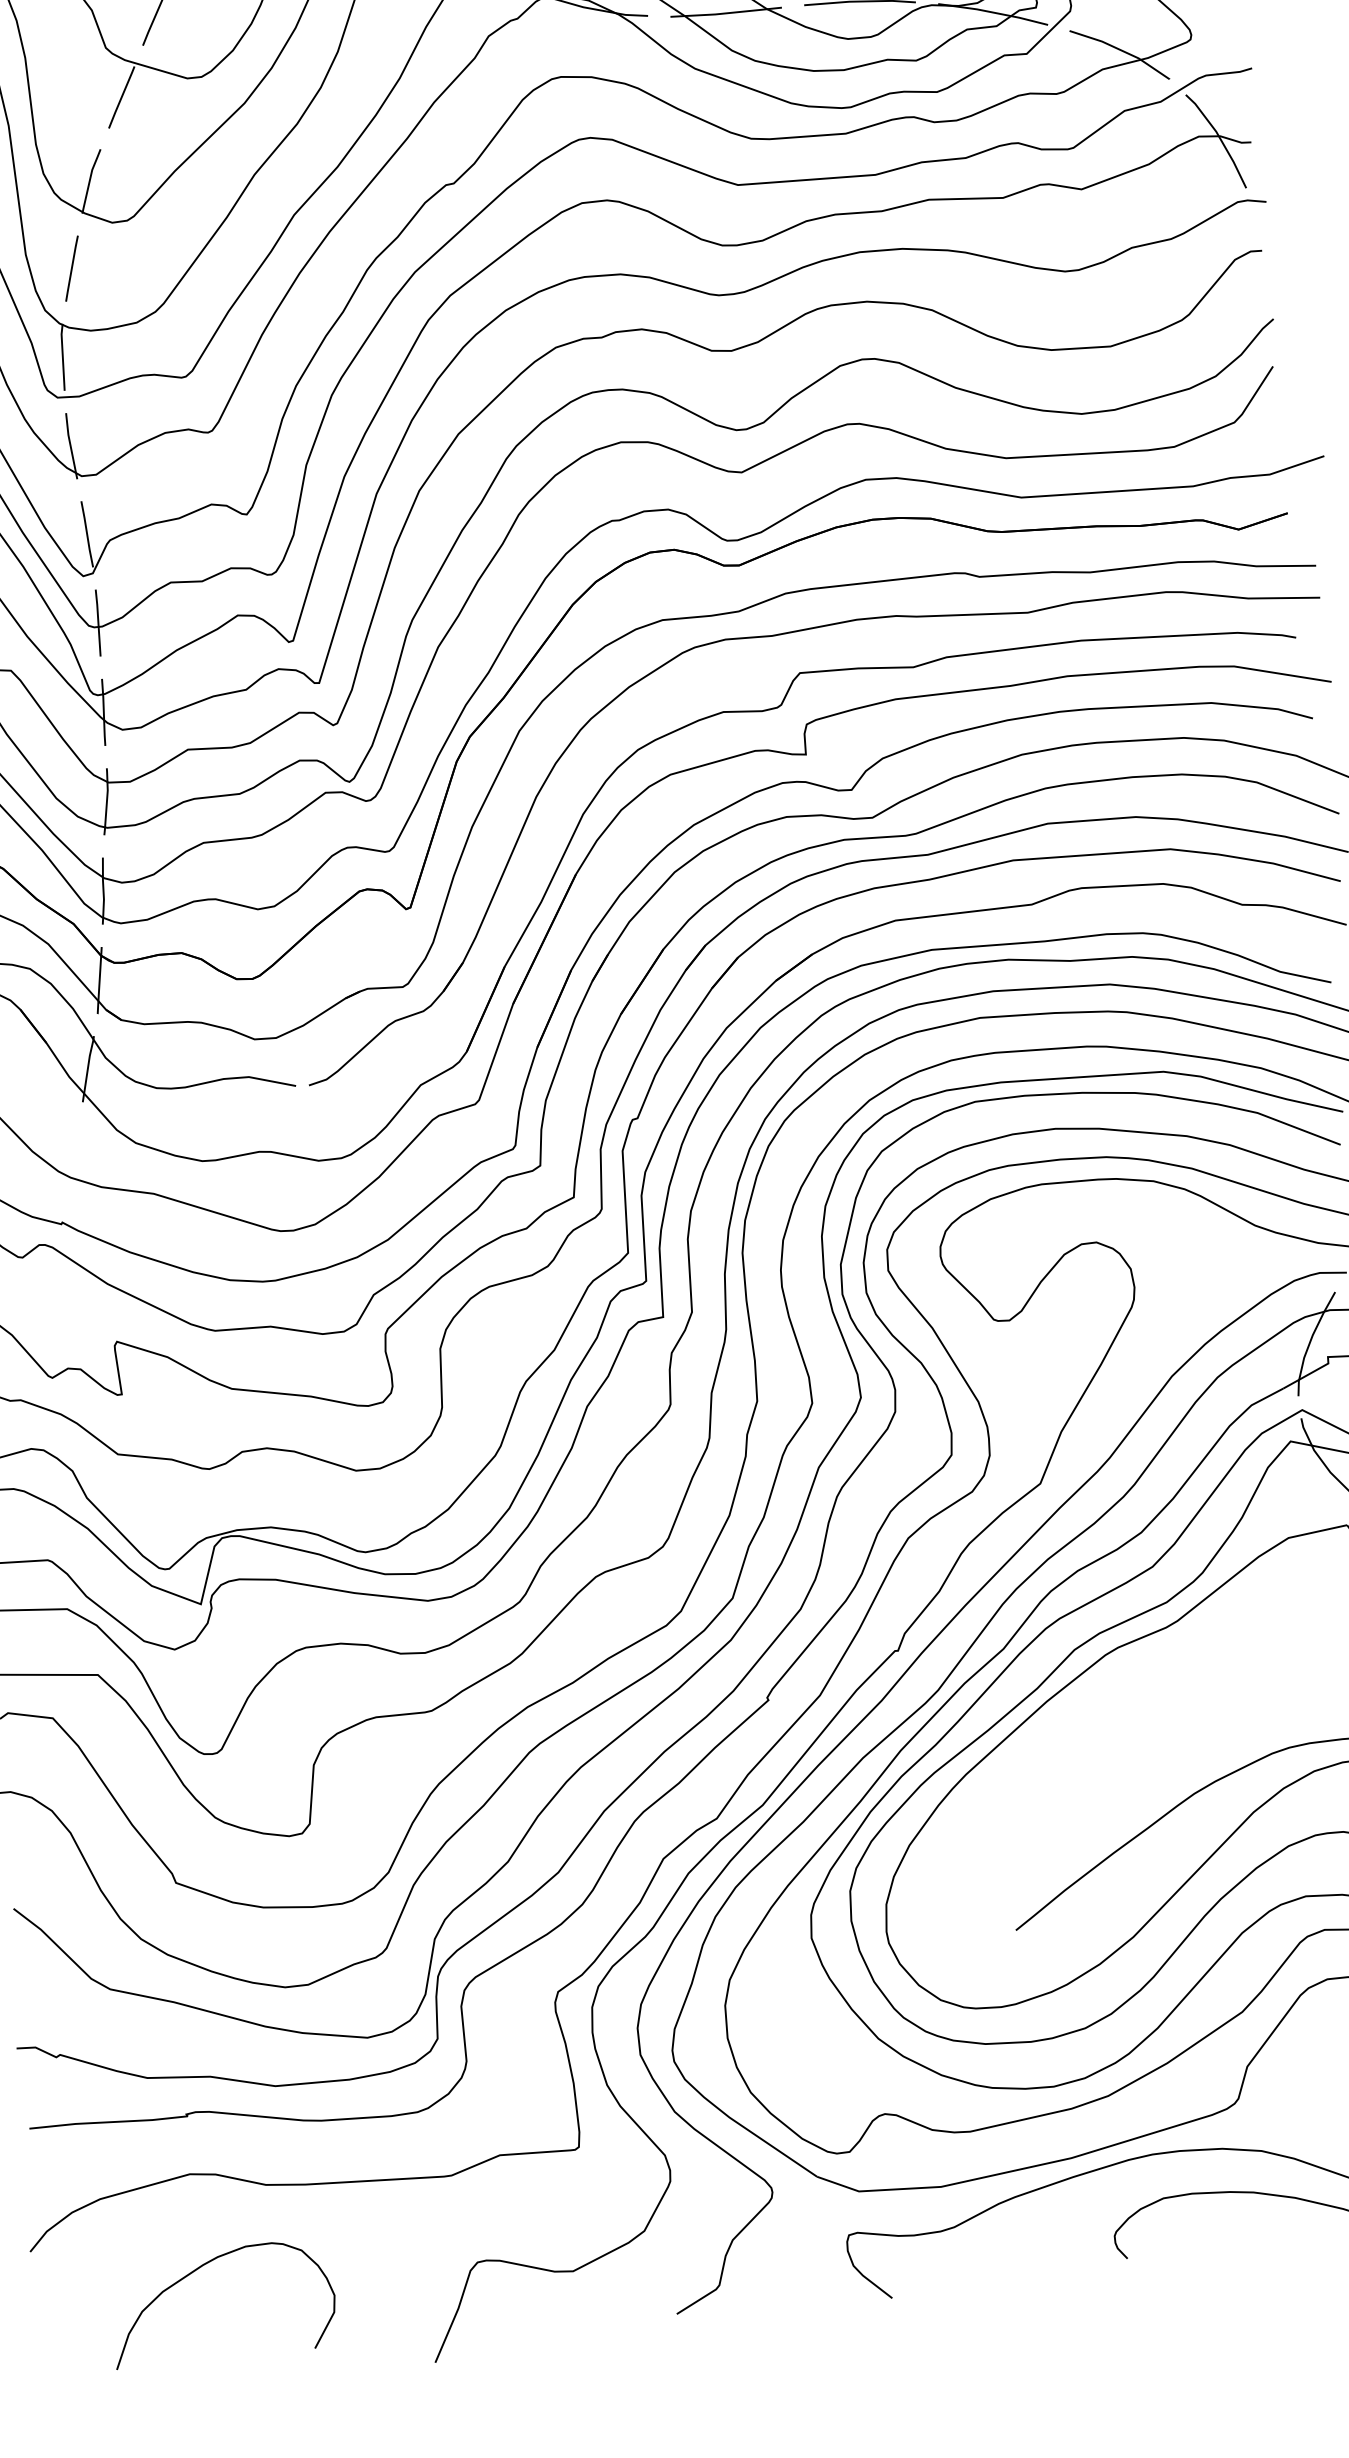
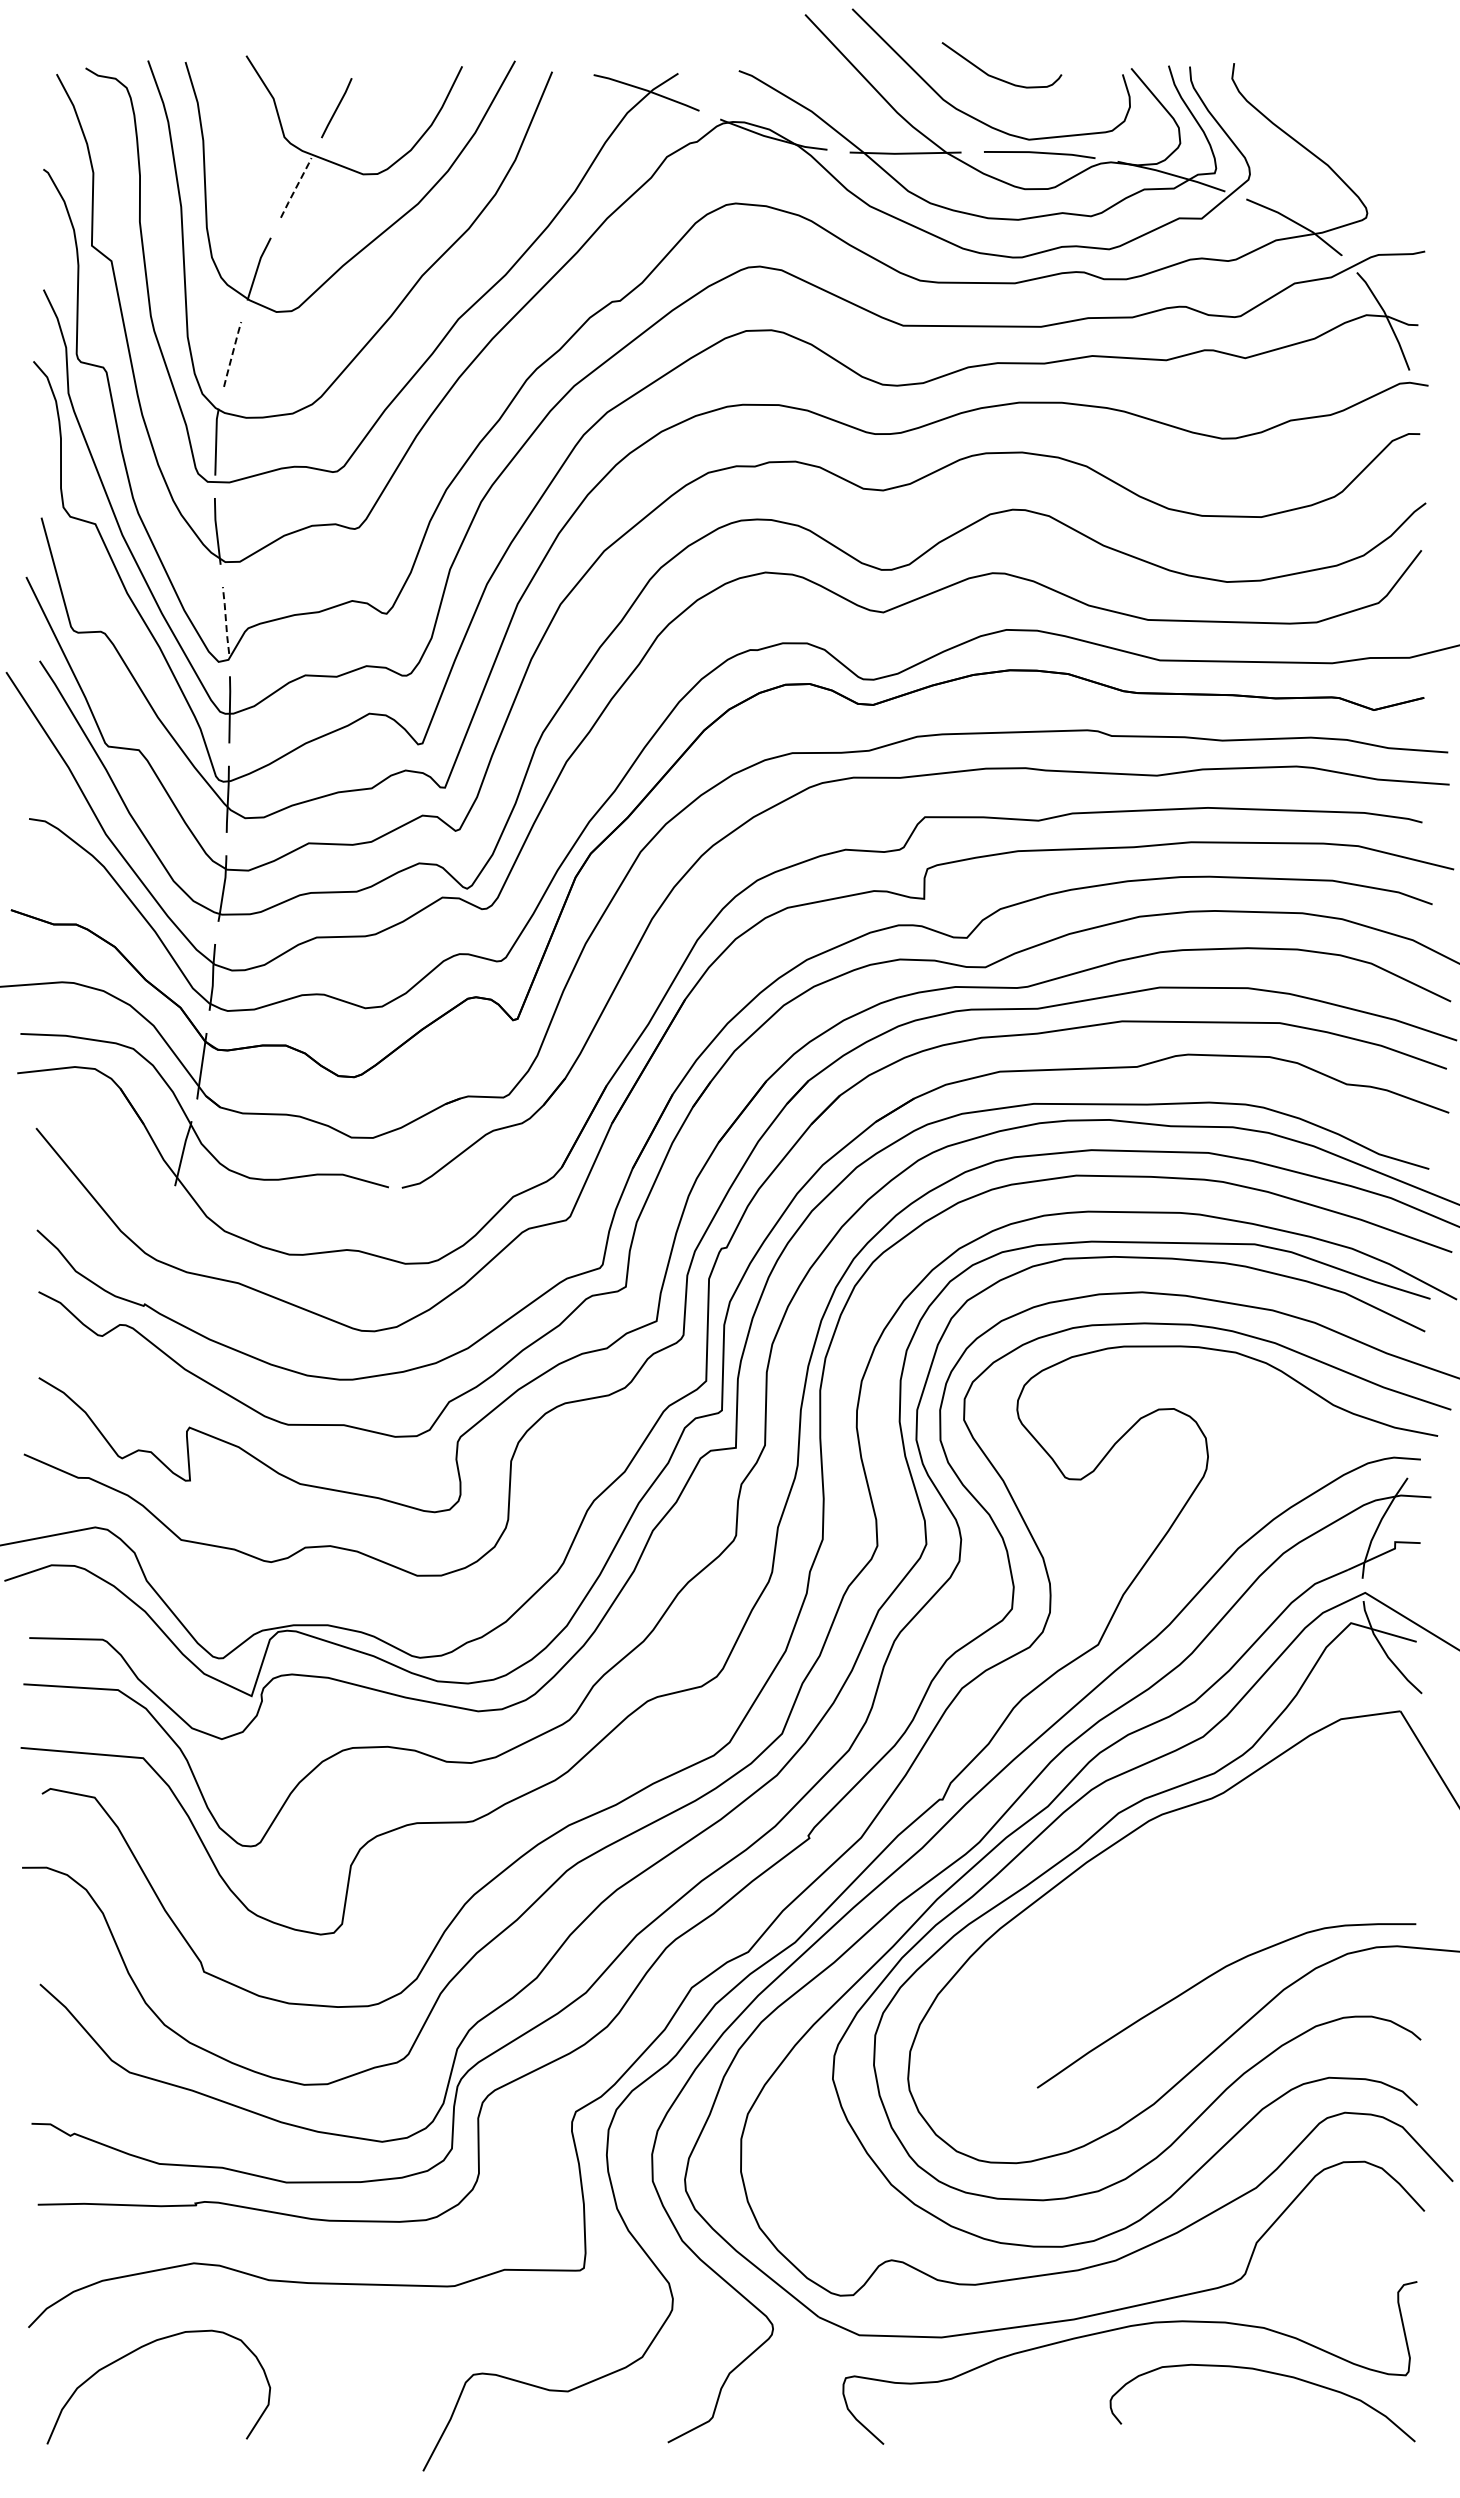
line: (121, 97) -> (296, 187), solid -> dashed
line: (71, 267) -> (232, 353), solid -> dashed
line: (86, 533) -> (225, 619), solid -> dashed
curve: (201, 2267) -> (139, 2349), moved

